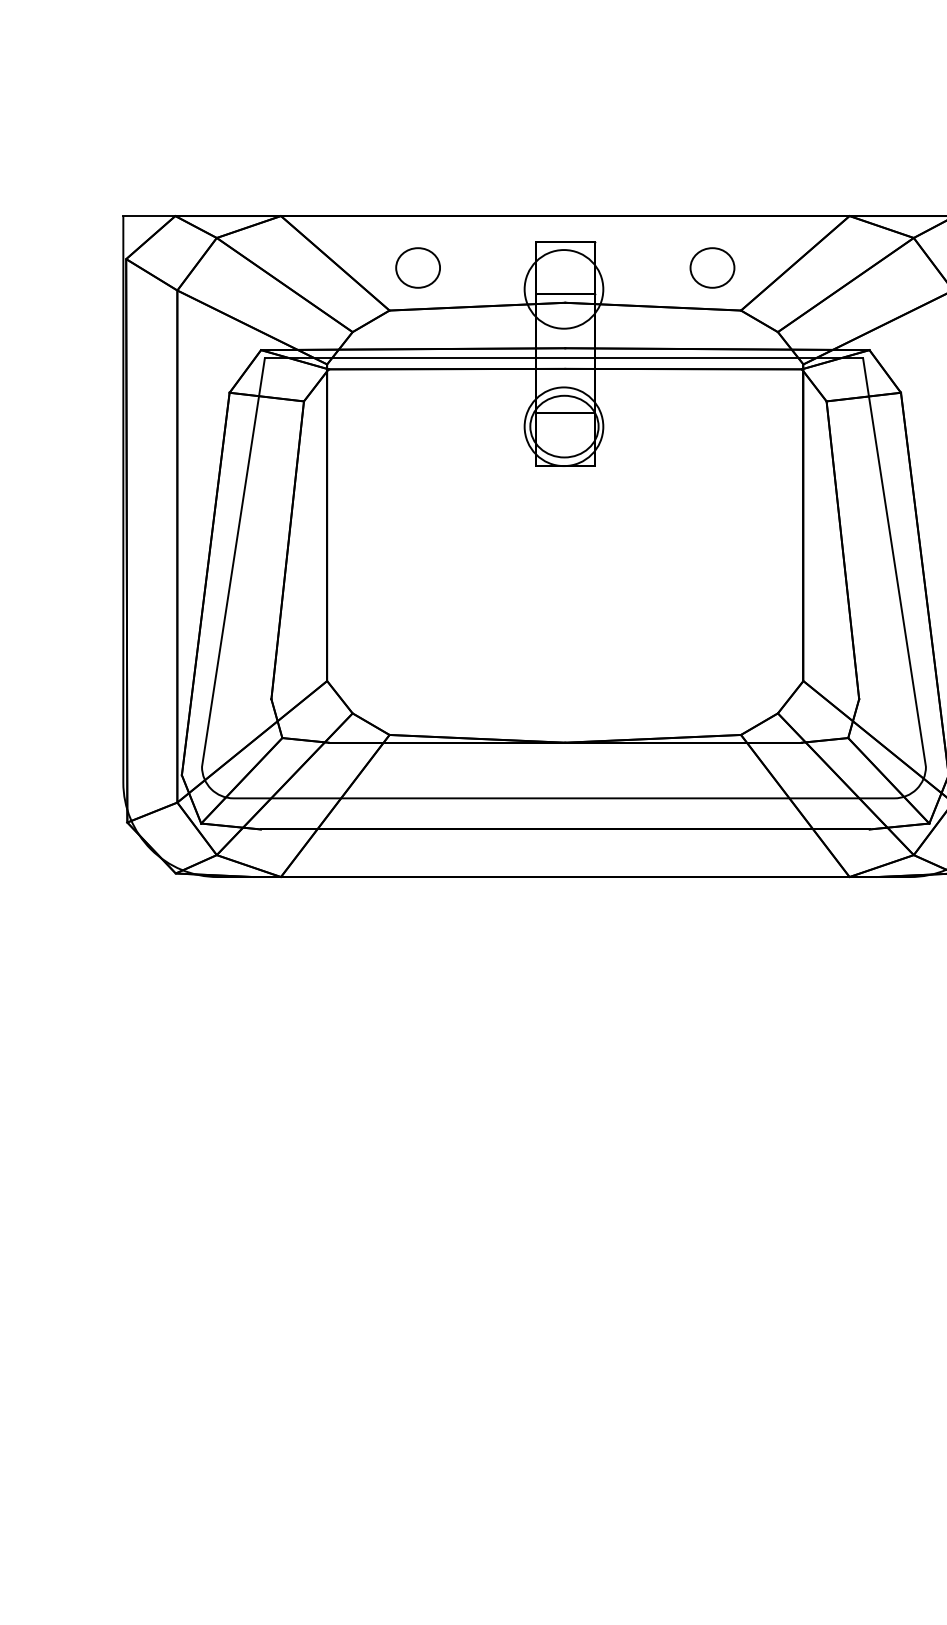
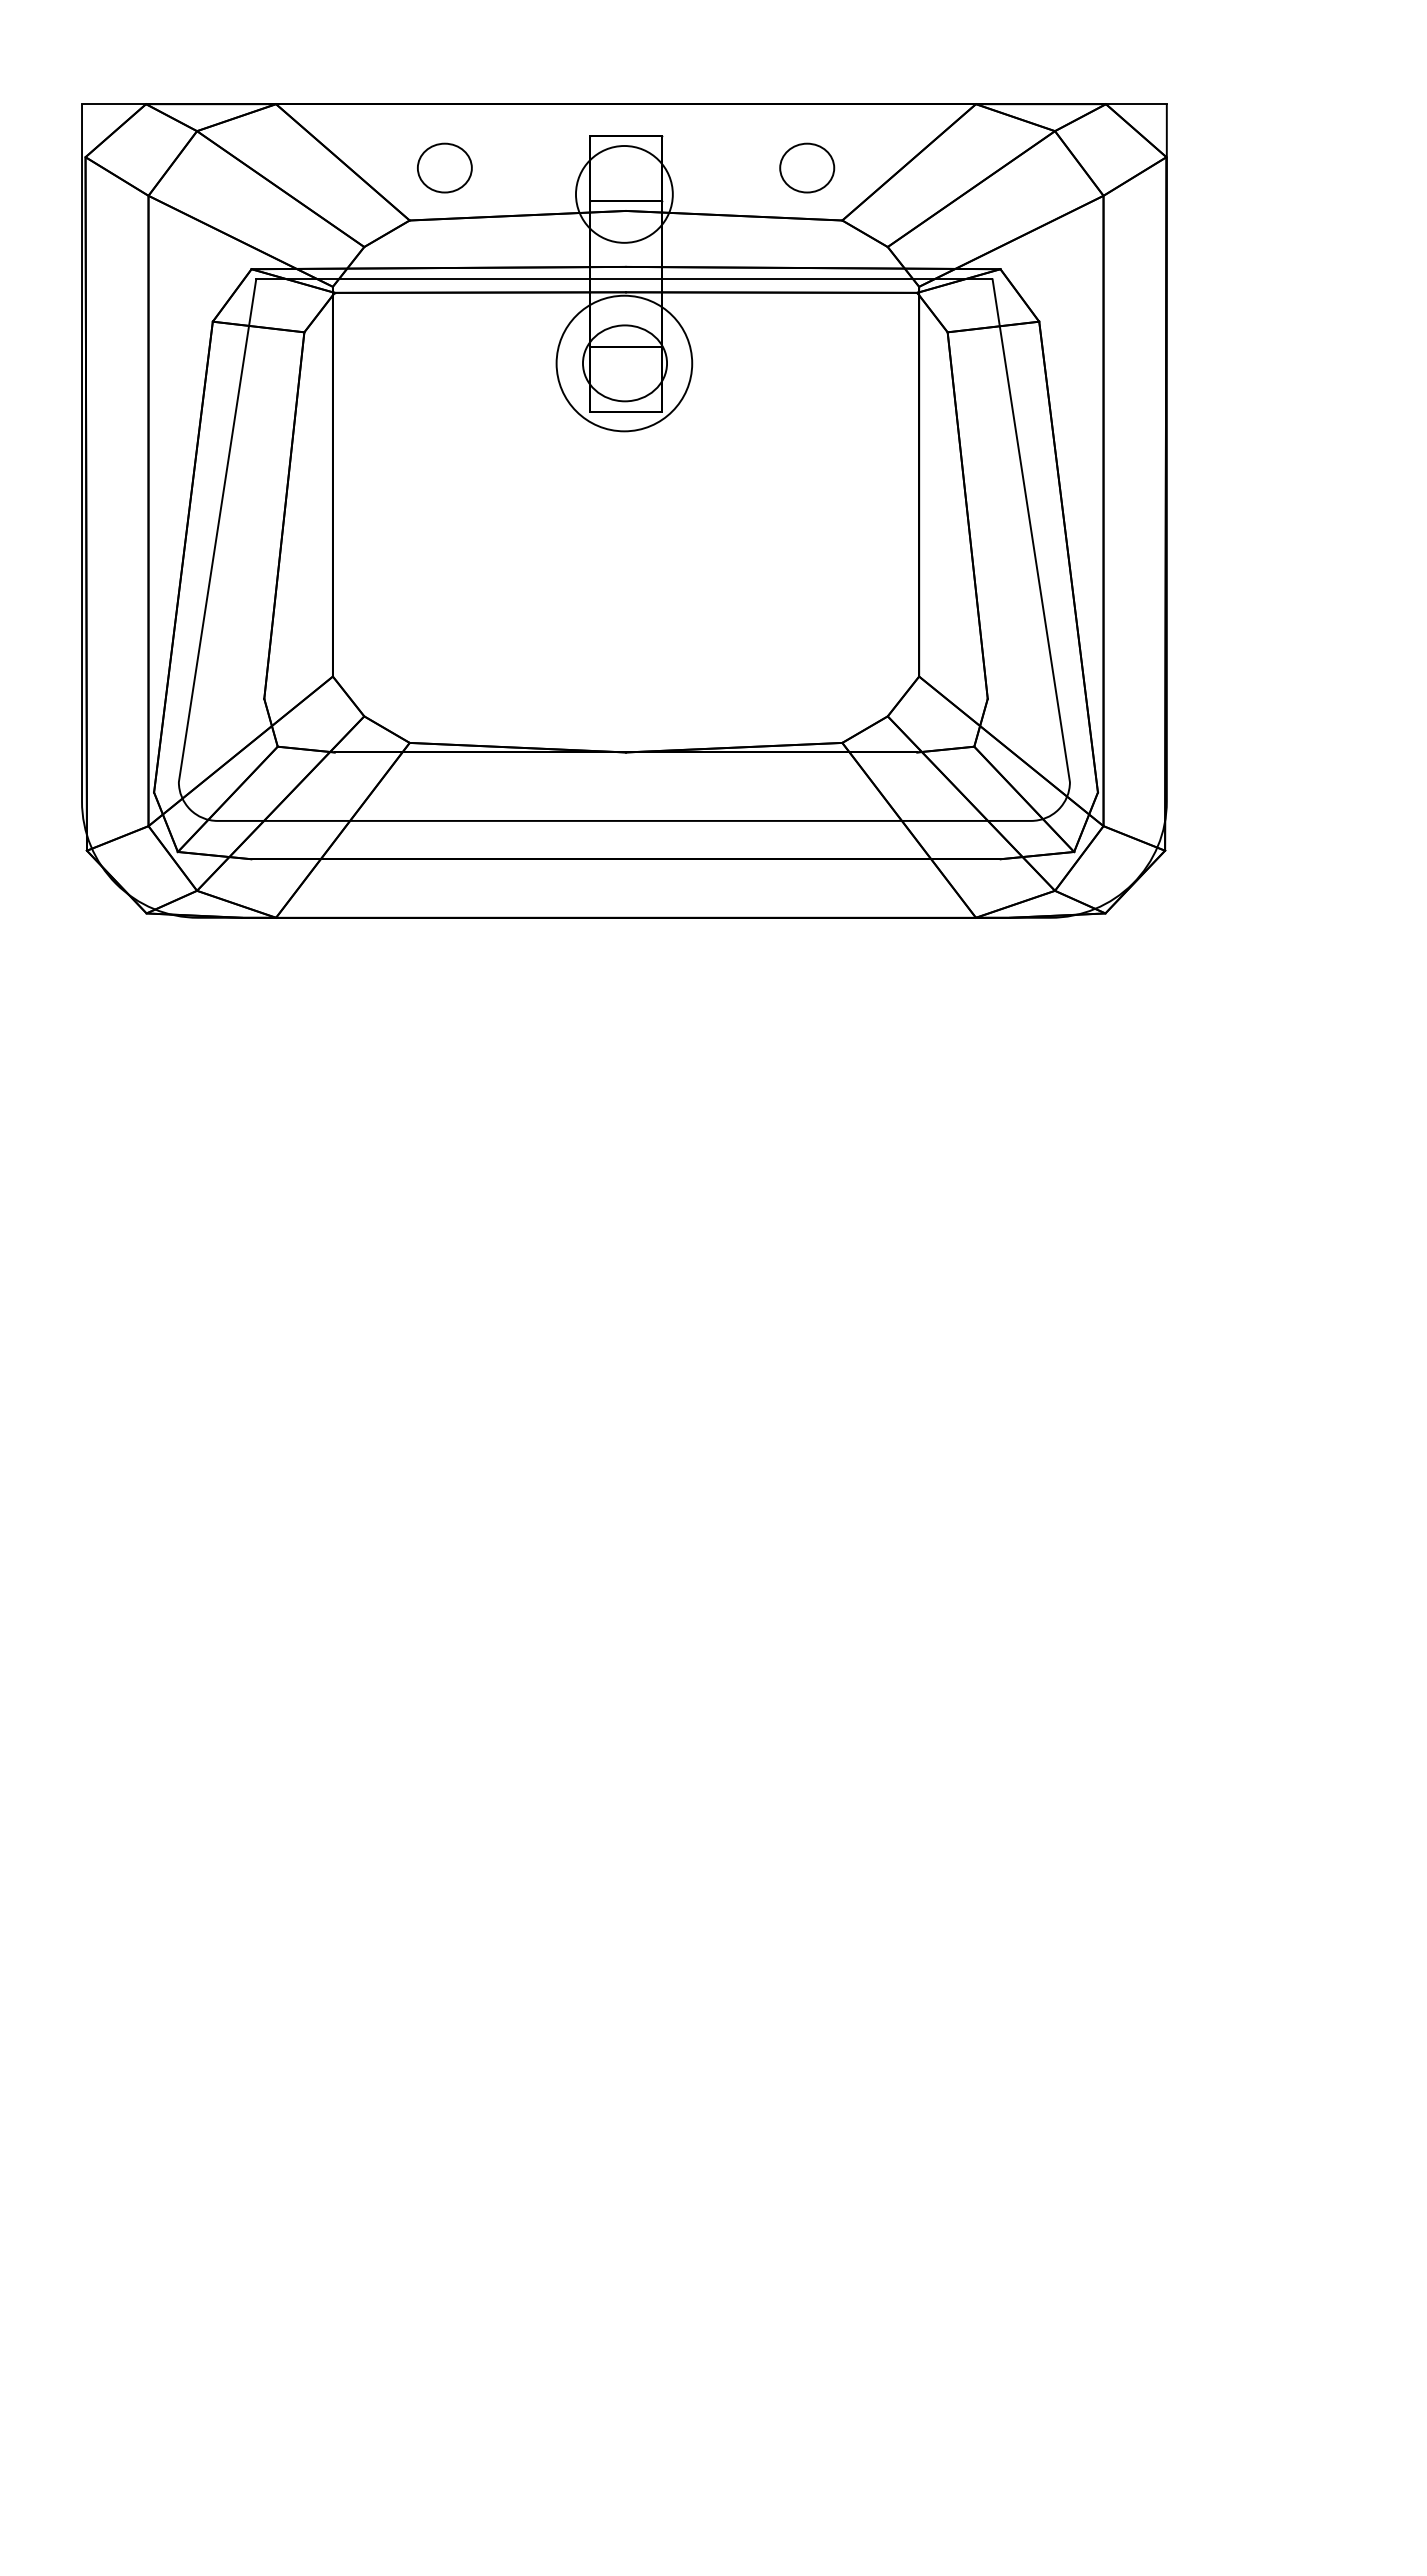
circle: (563, 426) -> (623, 363), size x1.4

